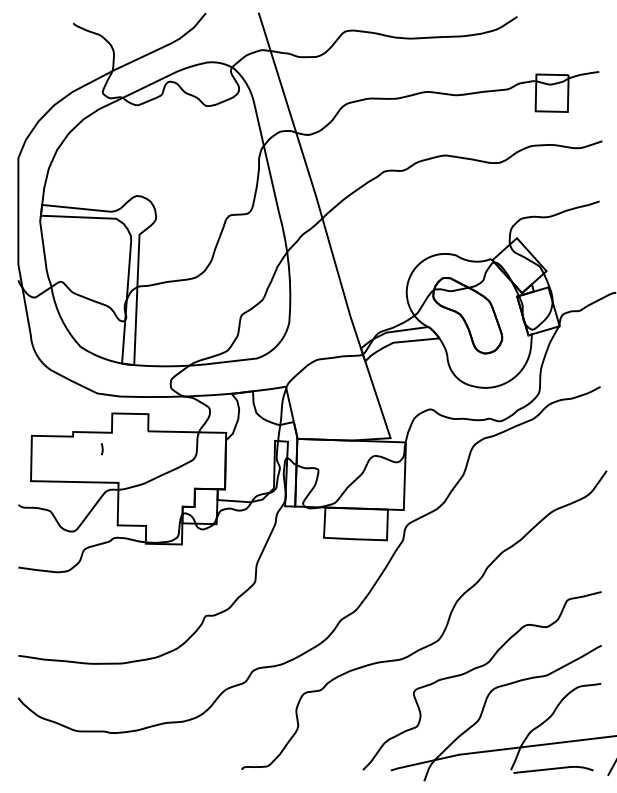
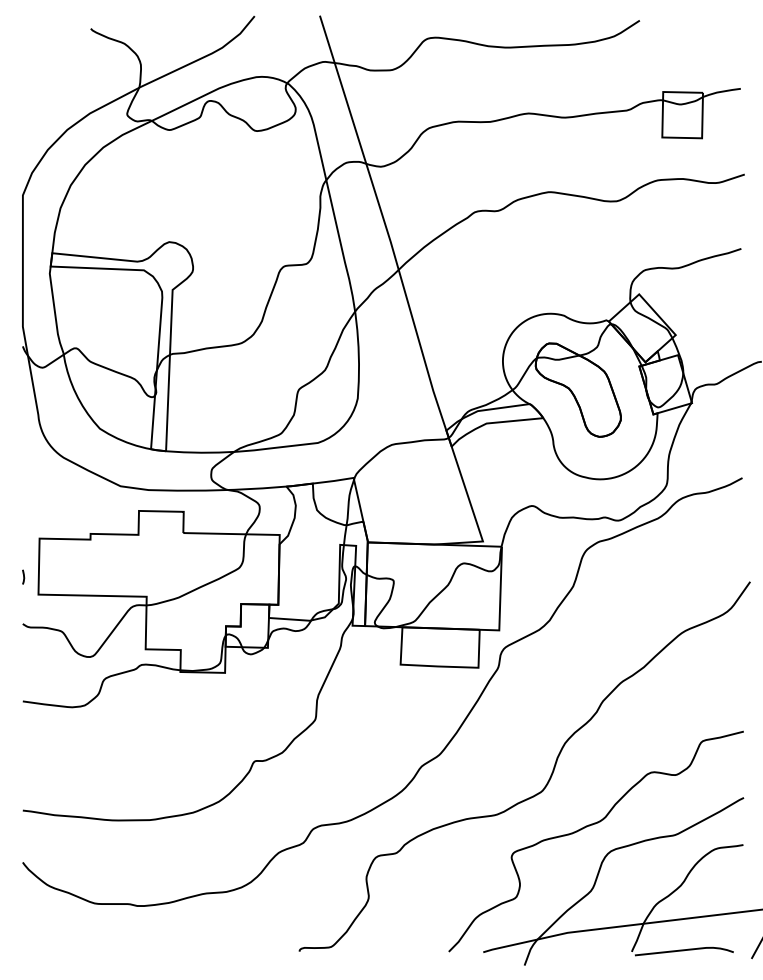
line: (102, 448) -> (23, 576), moved

